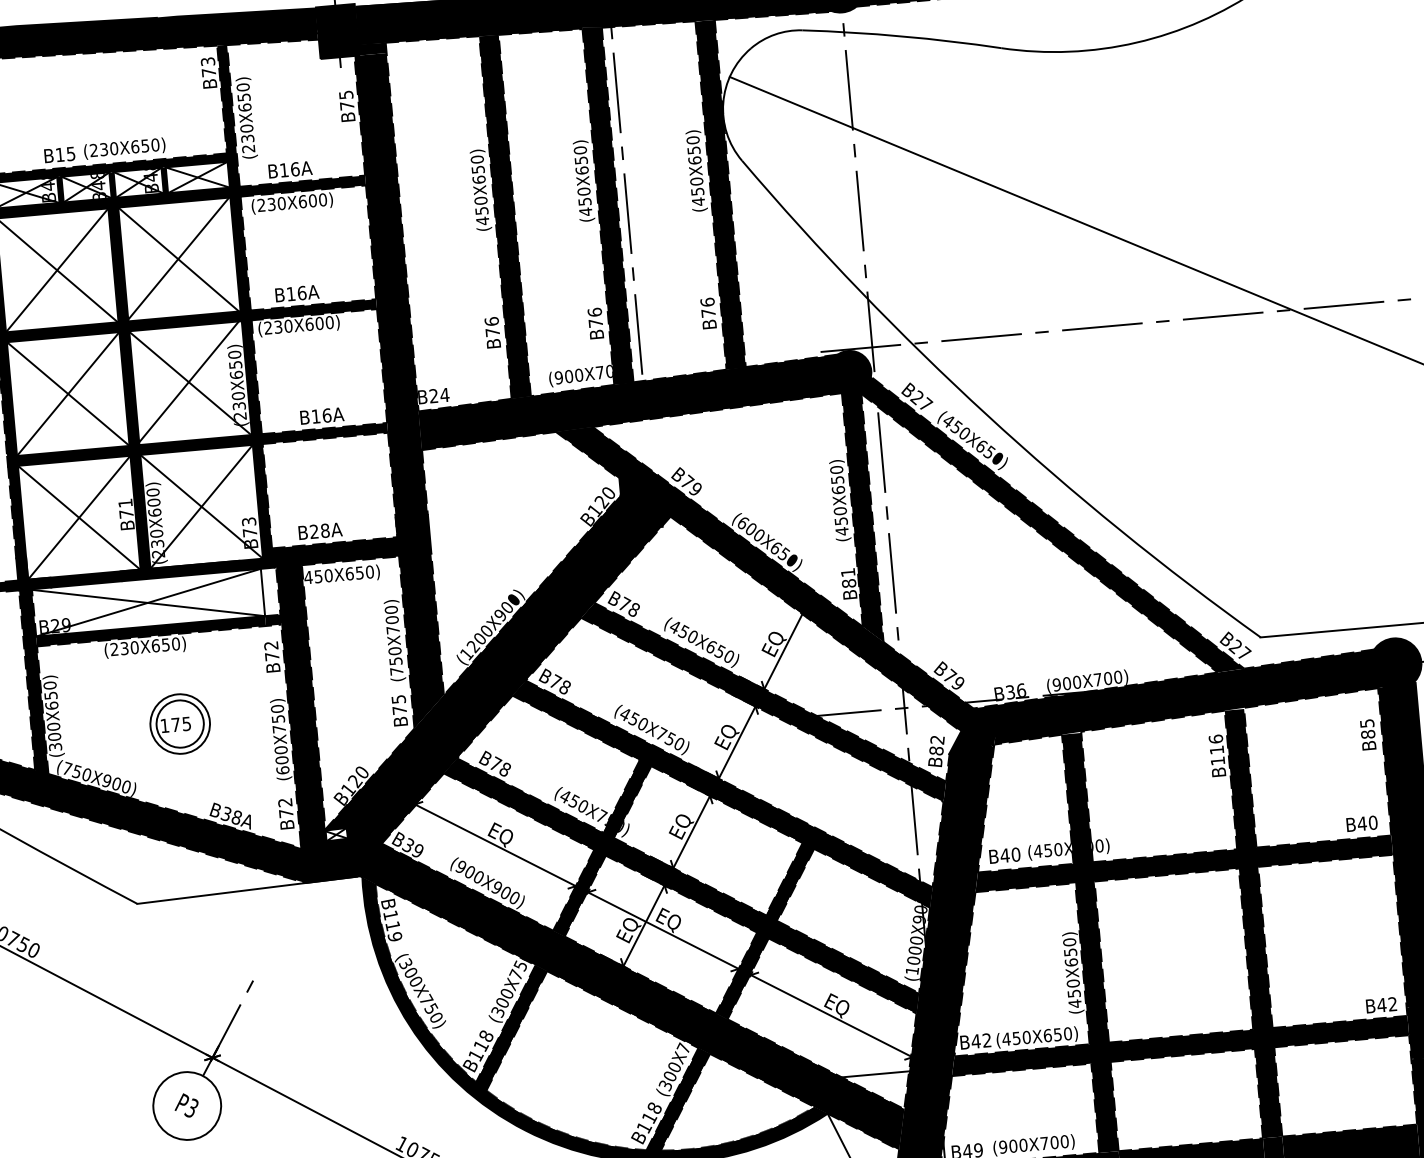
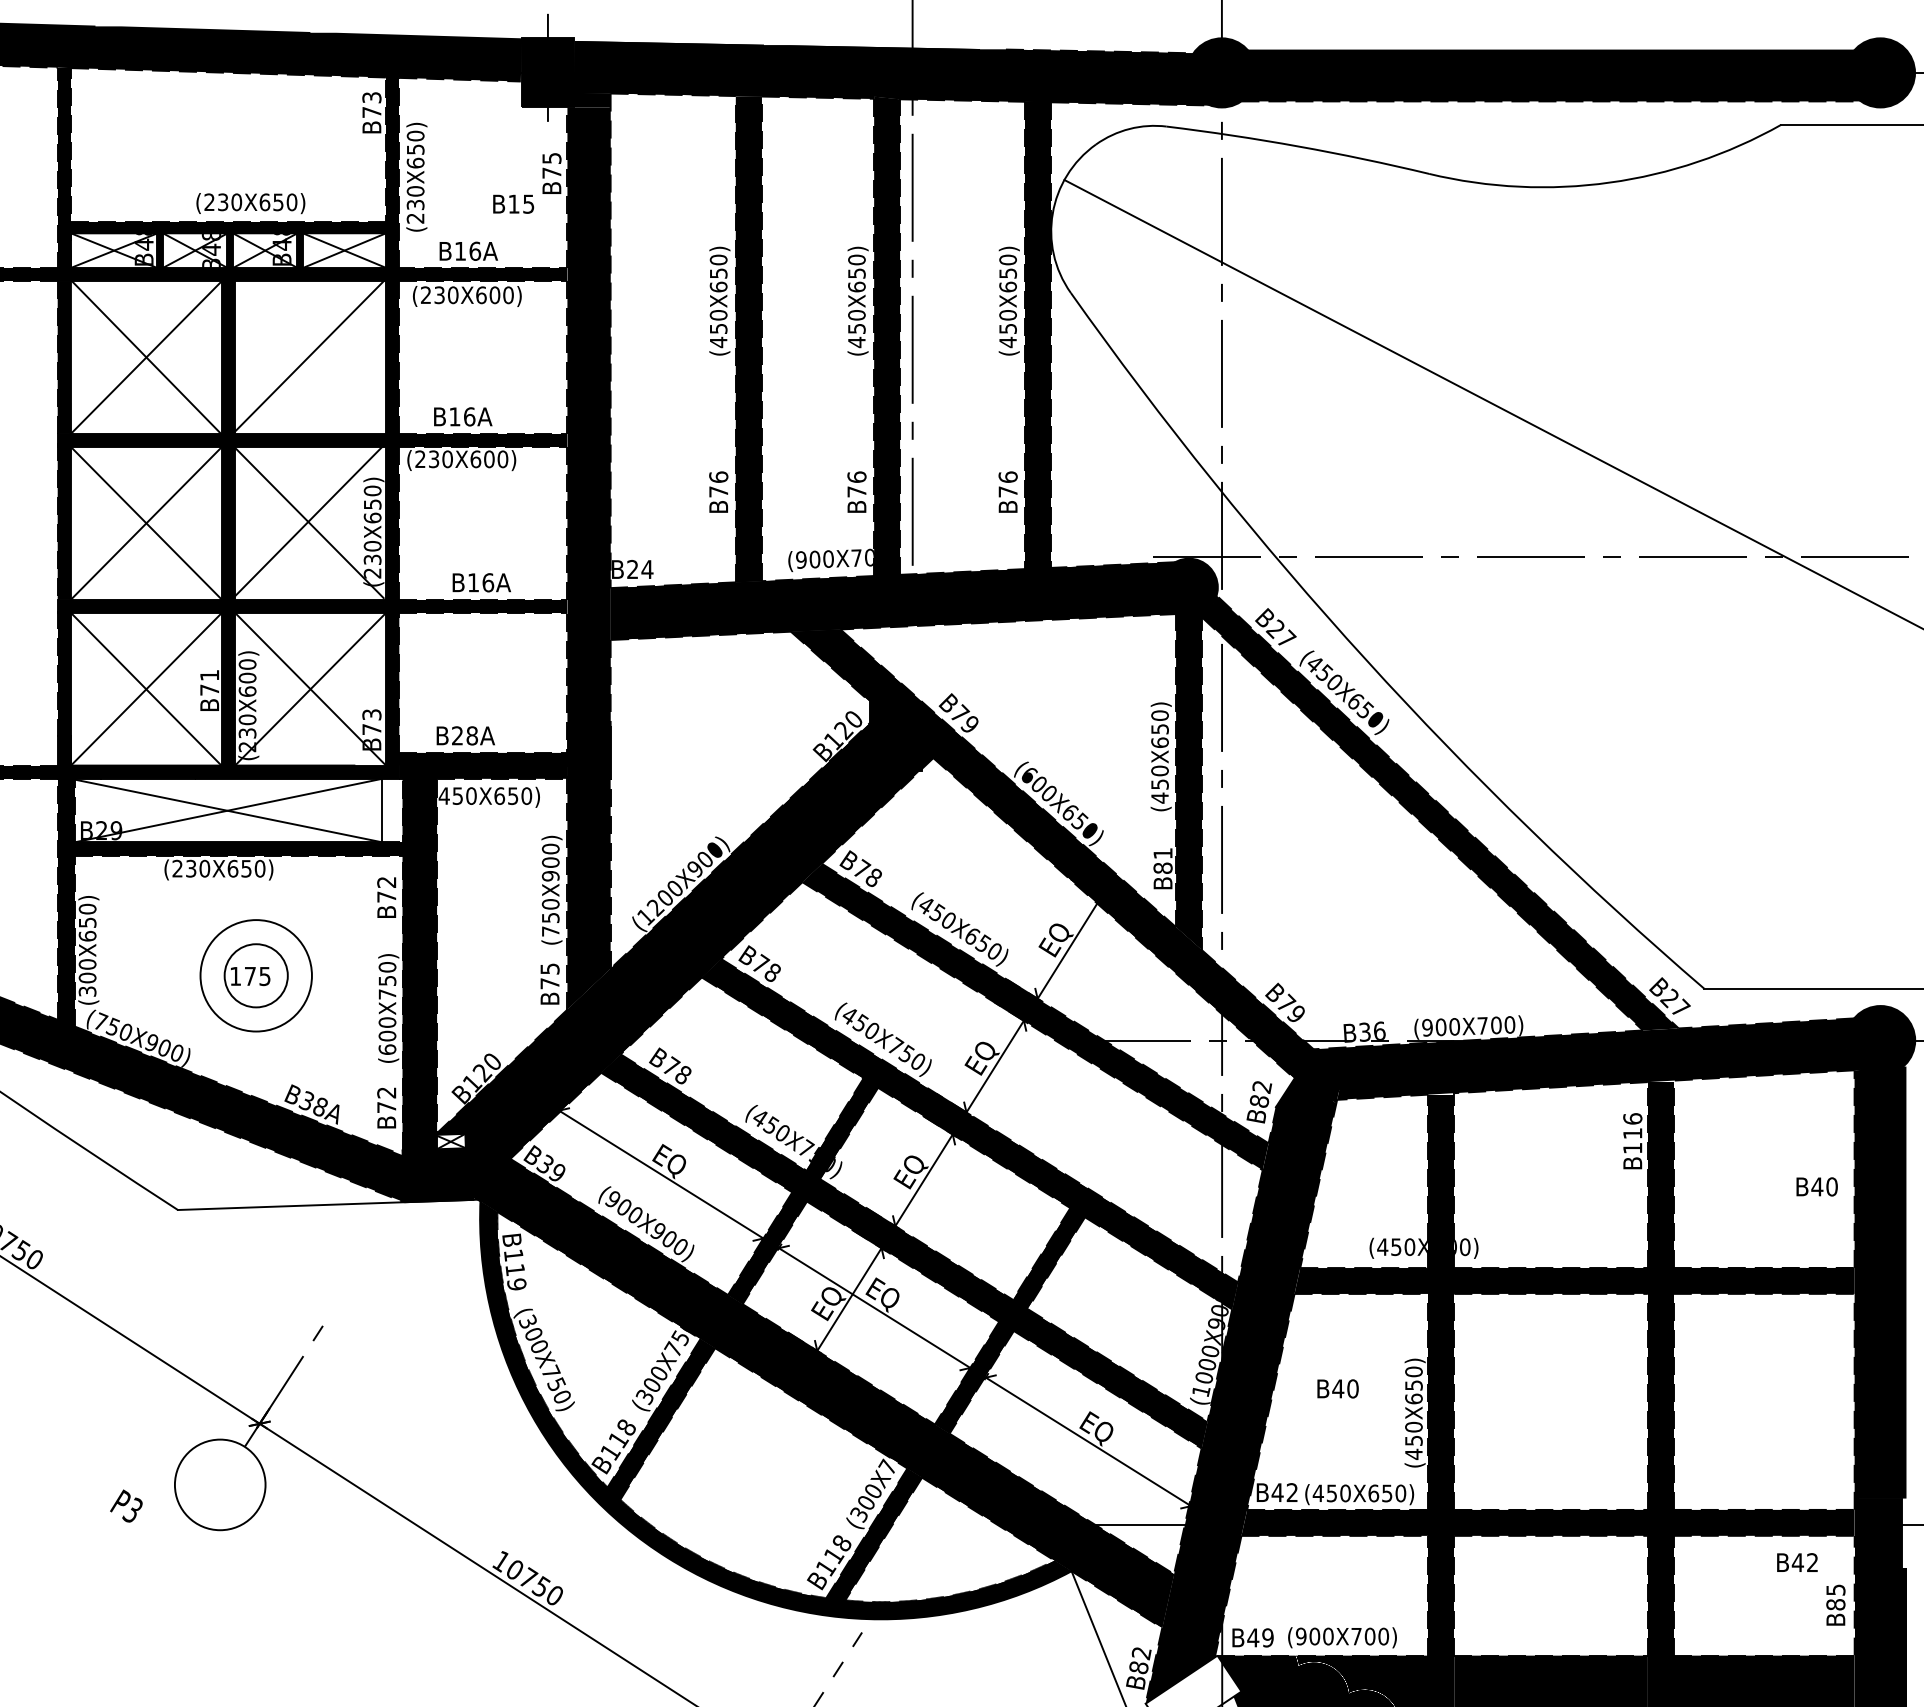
text: (59, 154) -> (513, 203), moved
line: (178, 259) -> (309, 357), removed
text: (392, 630) -> (550, 876), (750X700) -> (750X900)
circle: (180, 723) -> (256, 975), size x1.4
text: (1367, 734) -> (1835, 1604), moved
text: (1361, 823) -> (1816, 1186), moved
text: (1004, 855) -> (1337, 1388), moved
text: (1381, 1005) -> (1797, 1562), moved
text: (186, 1105) -> (126, 1505), moved

